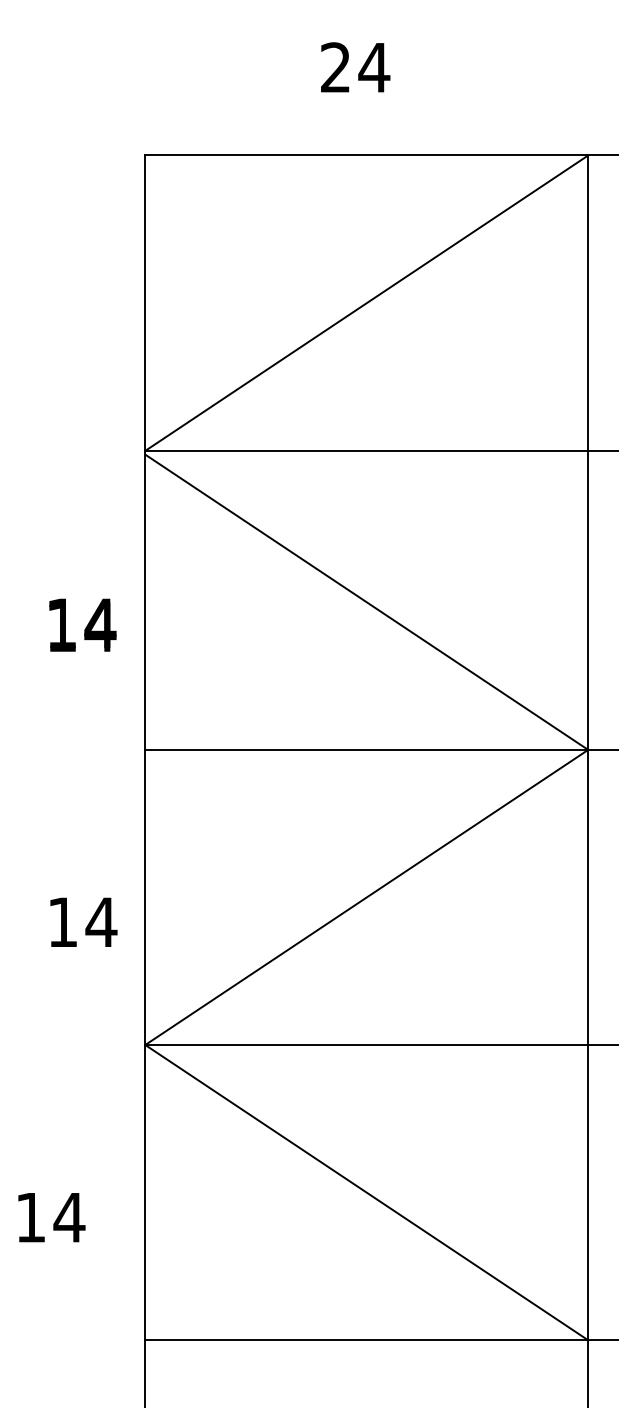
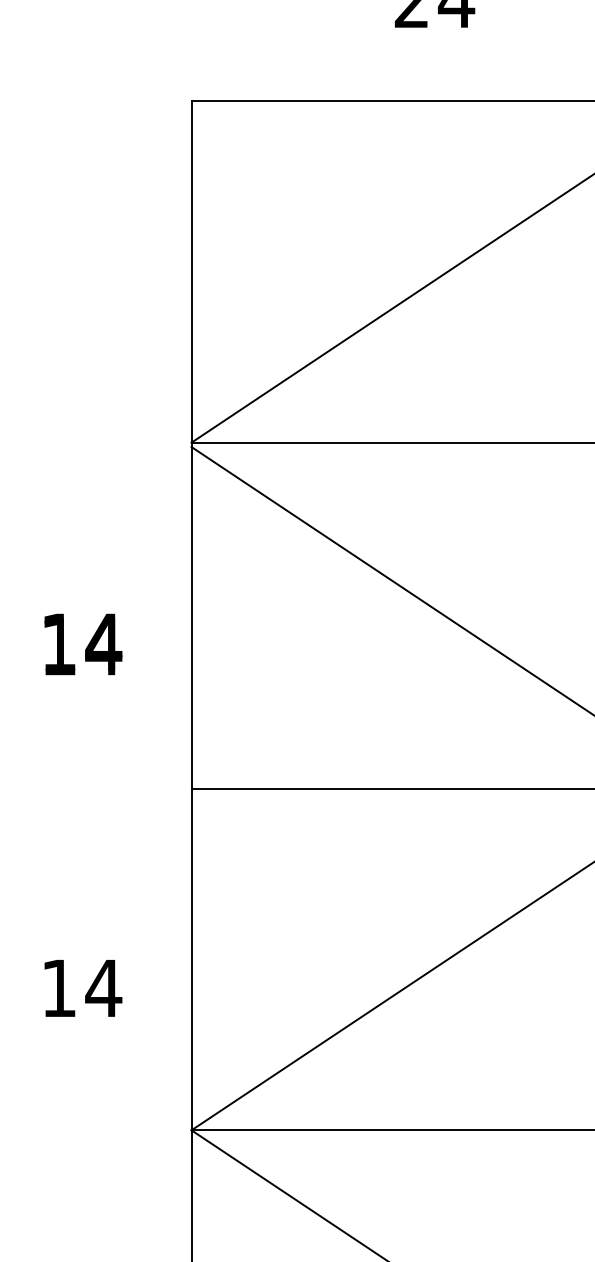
text: (82, 624) -> (82, 643), moved
text: (83, 921) -> (82, 987), moved

